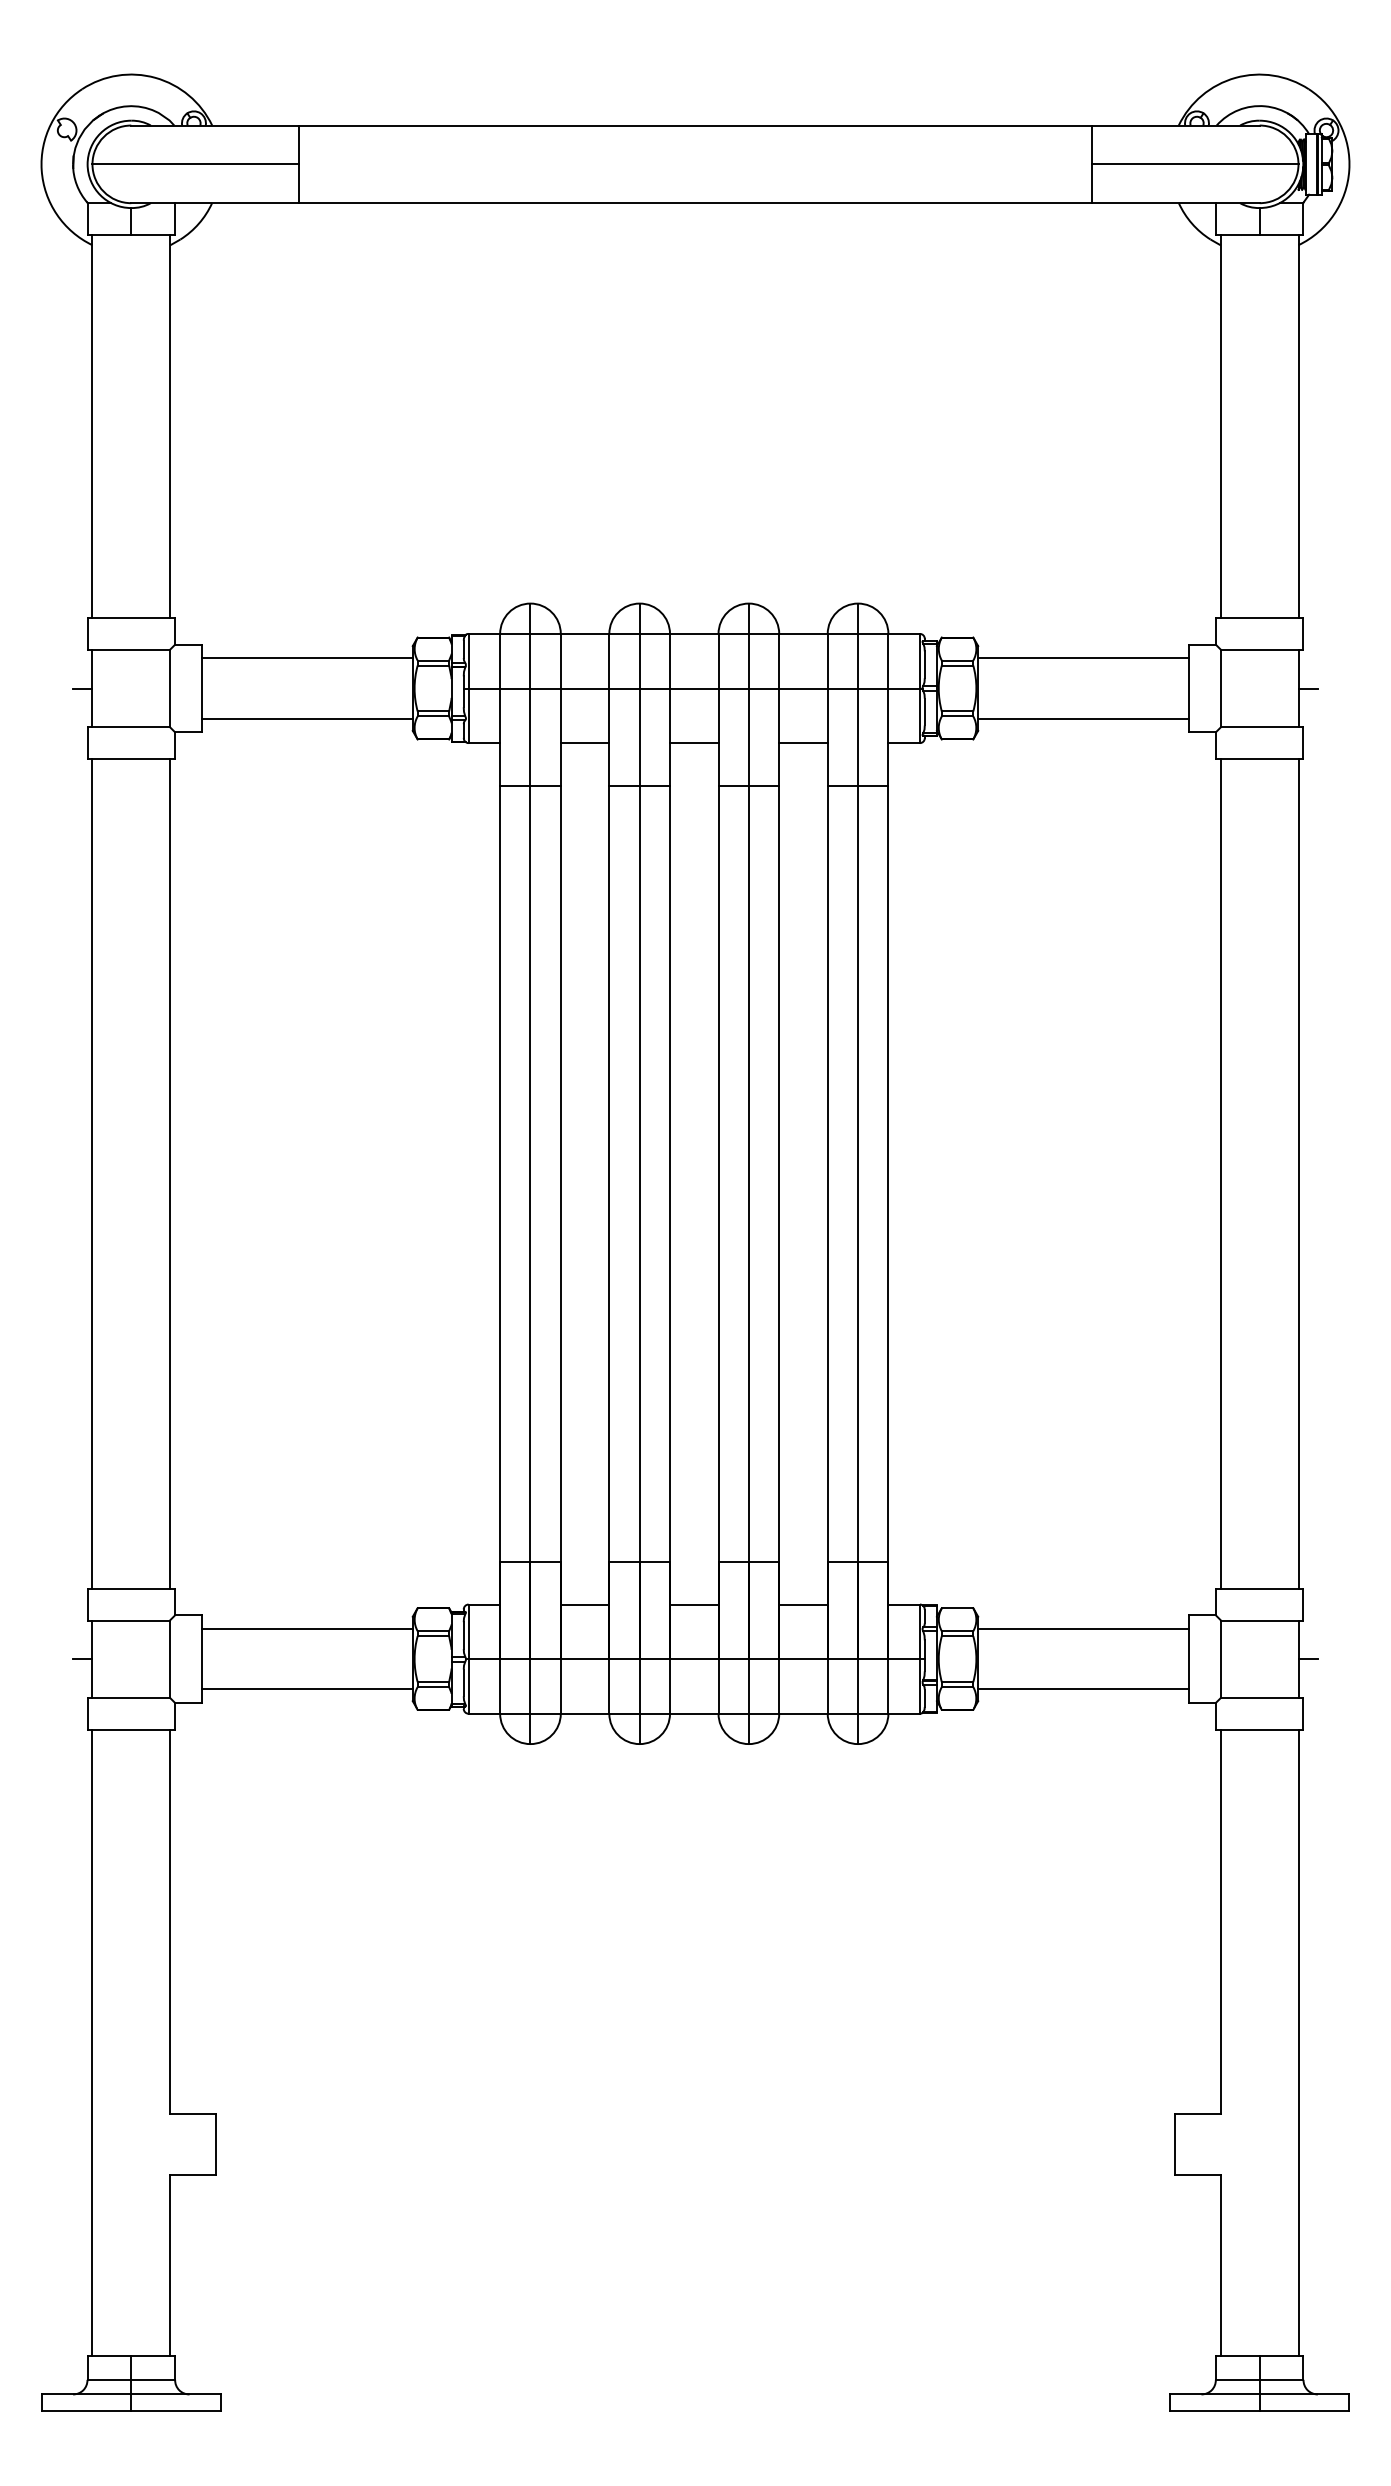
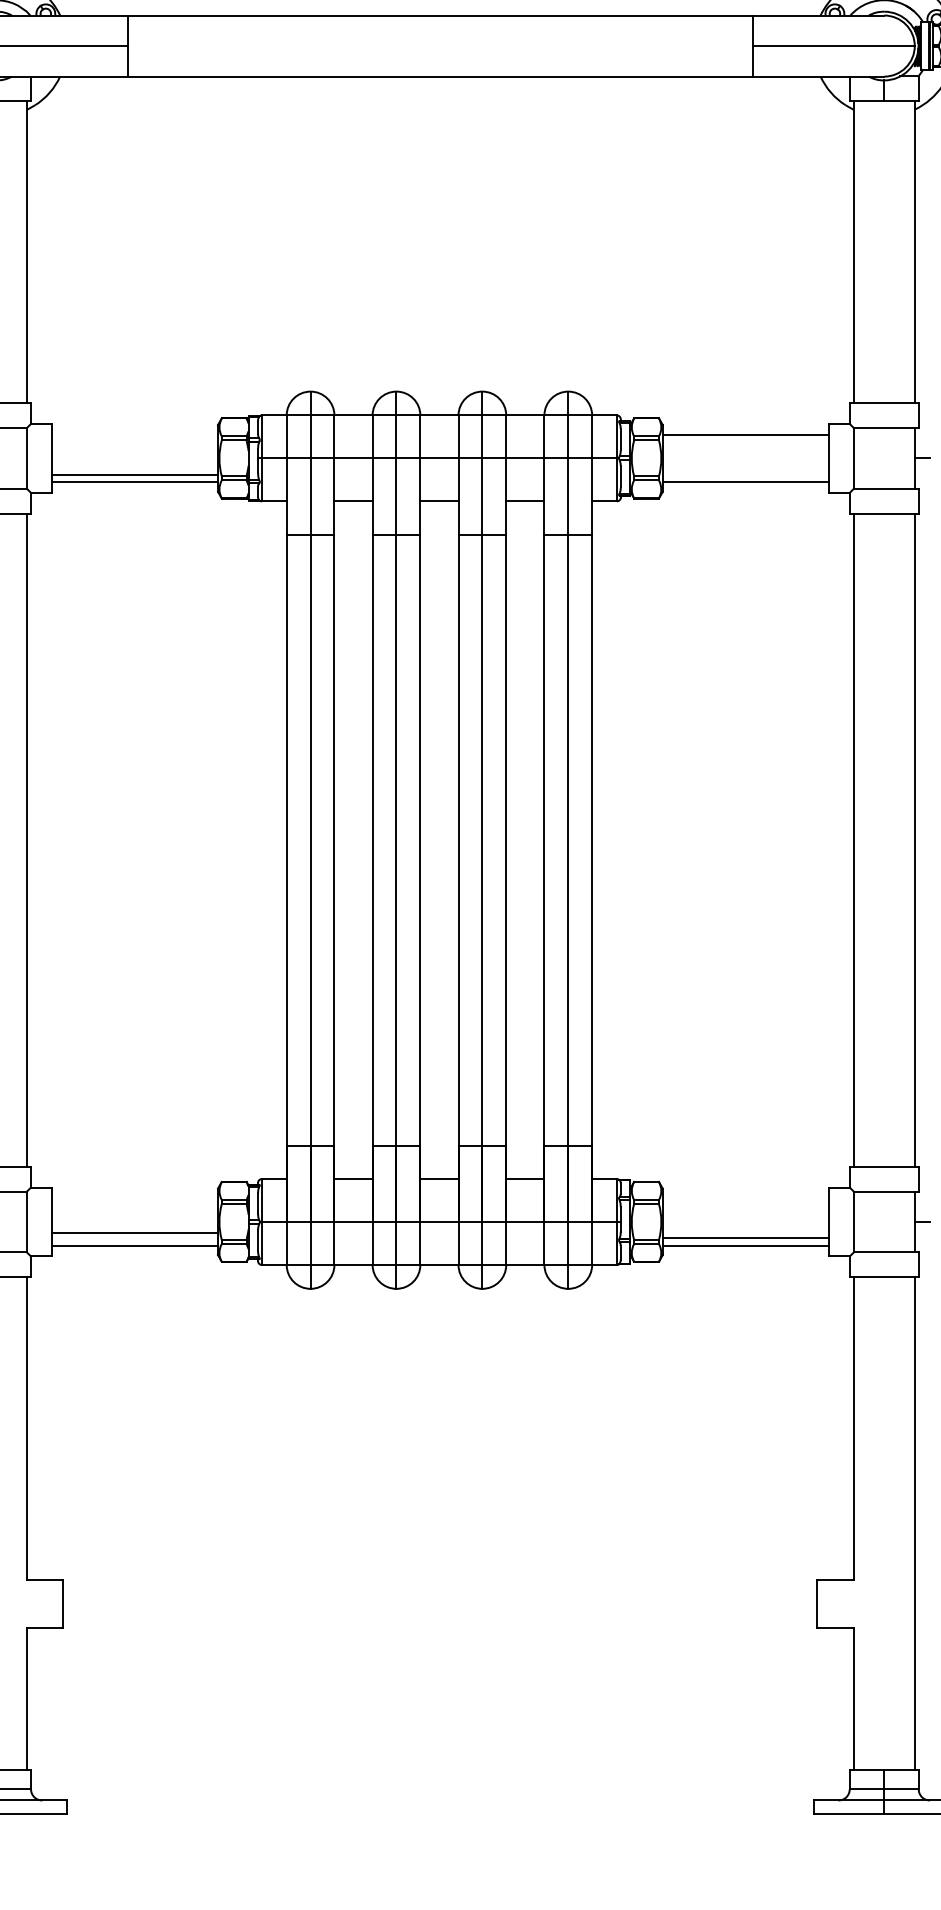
line: (306, 658) -> (134, 475), moved
line: (306, 1628) -> (134, 1232), moved
line: (1083, 1628) -> (745, 1237), moved

